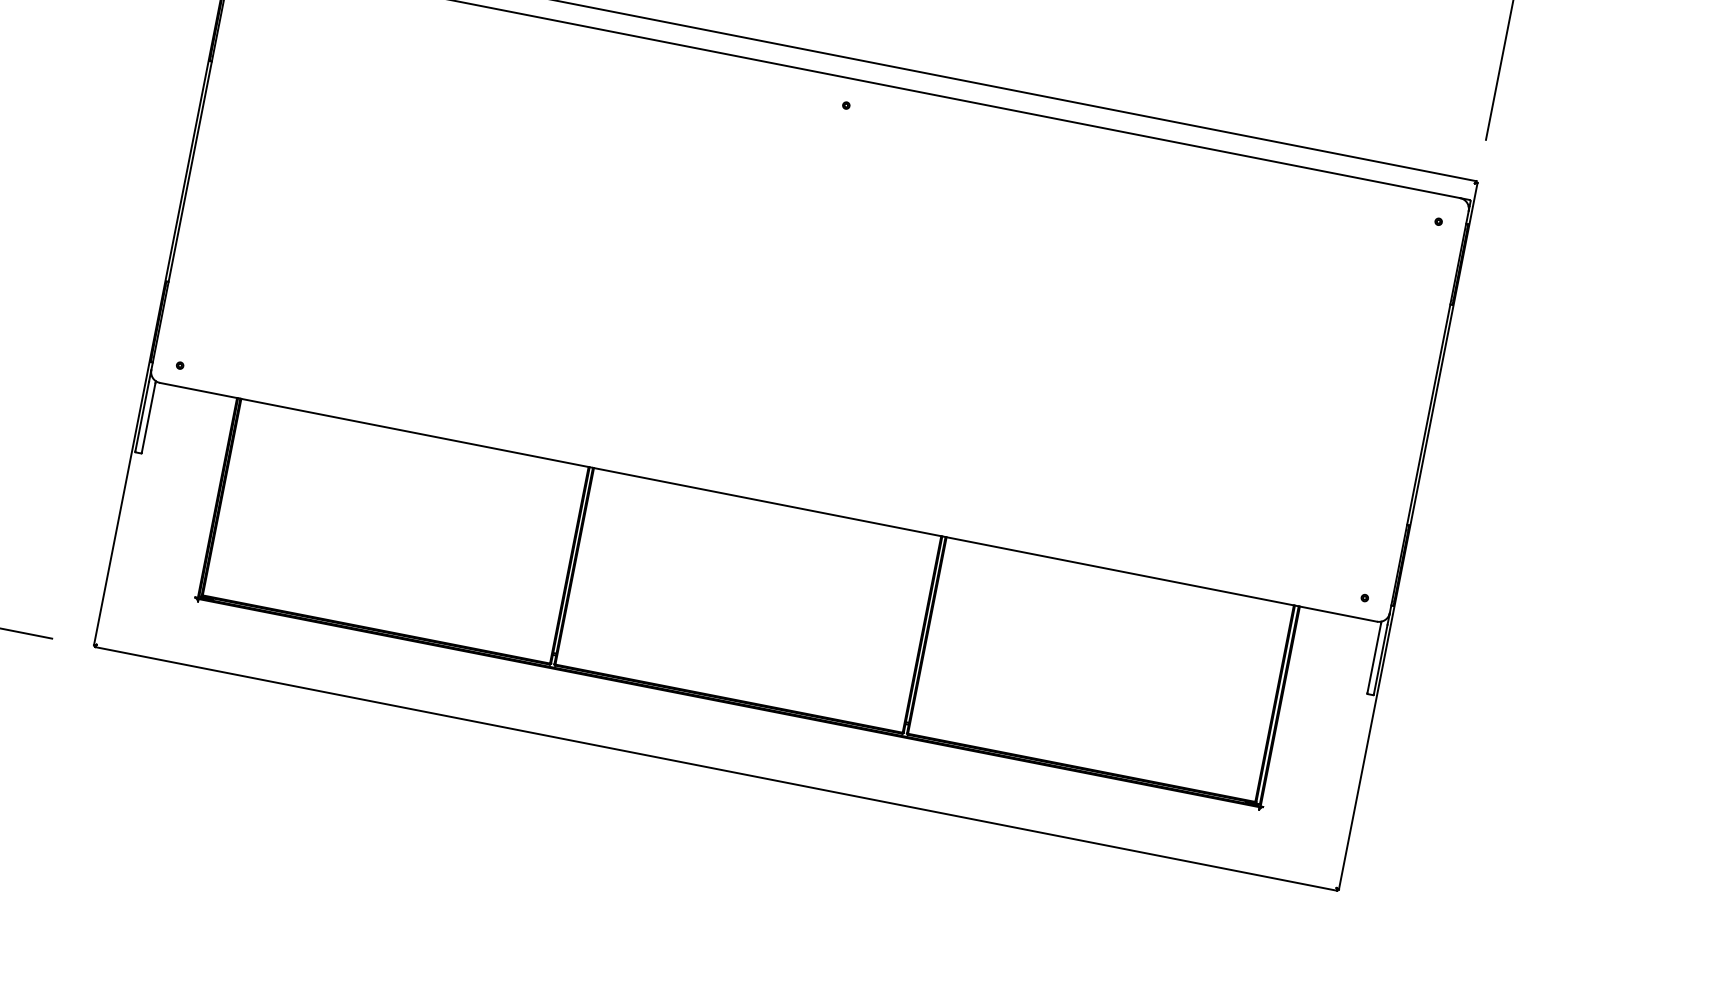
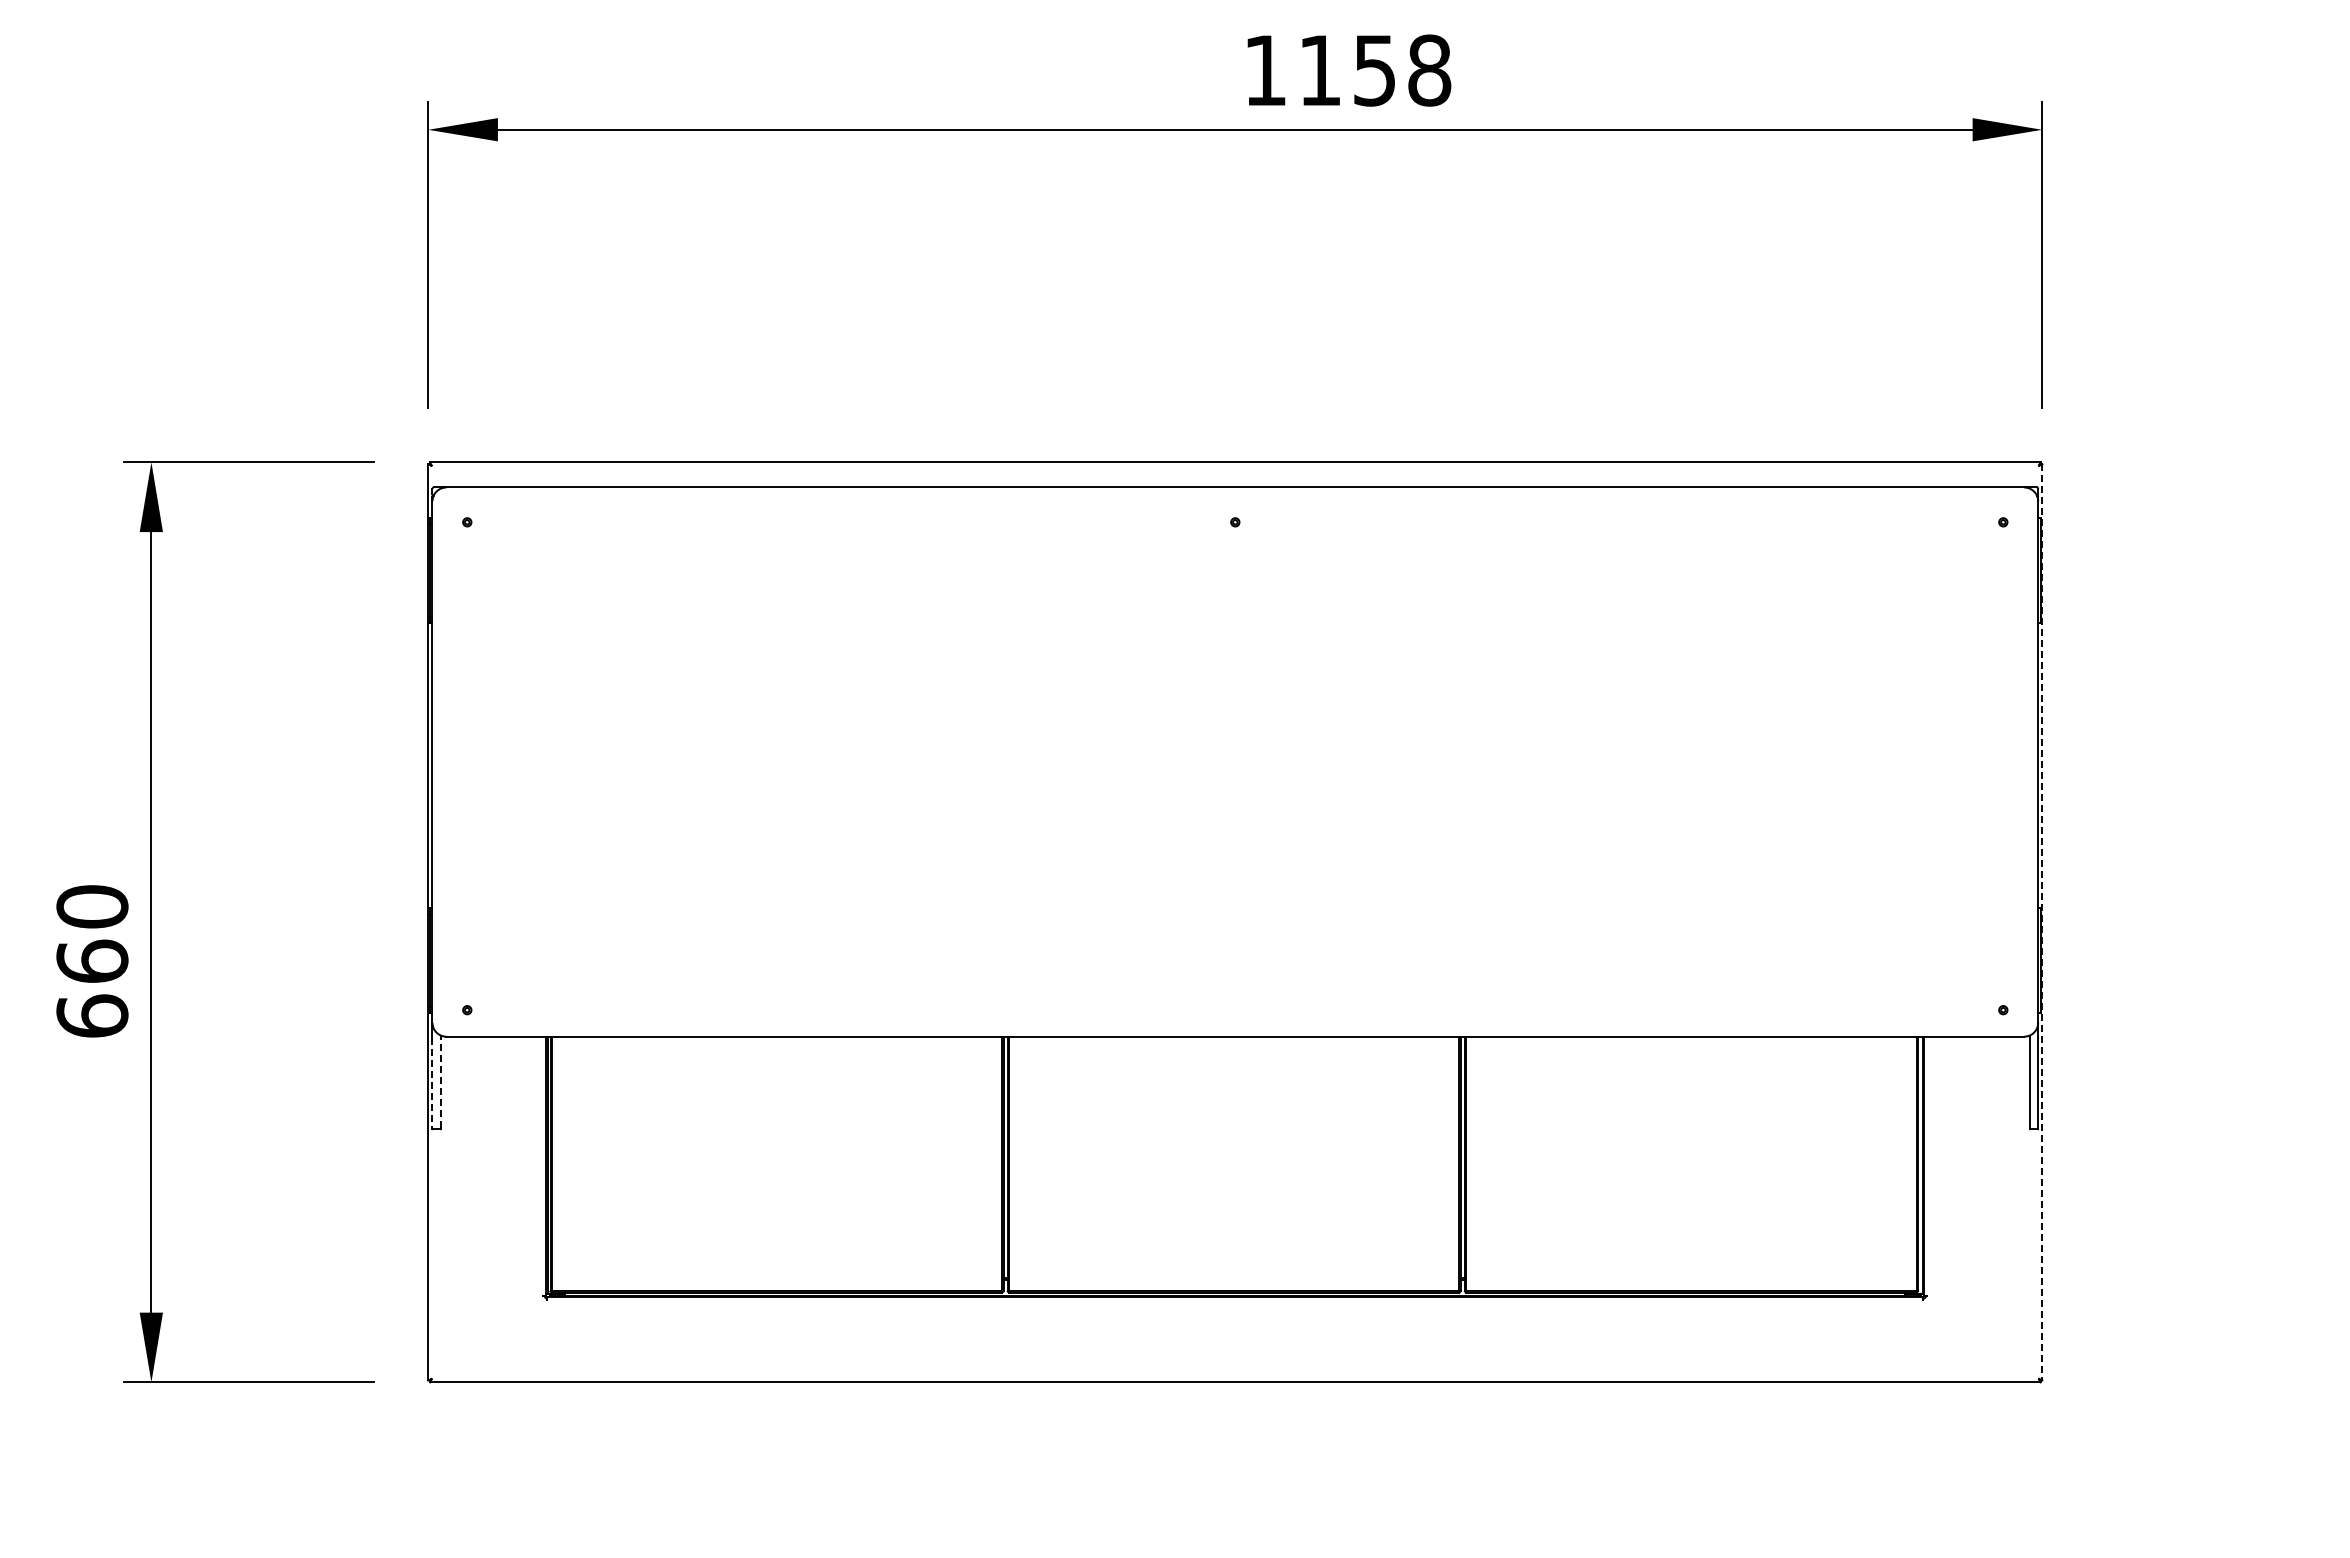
line: (142, 416) -> (432, 1083), solid -> dashed
line: (148, 417) -> (440, 1082), solid -> dashed
line: (1408, 536) -> (2042, 922), solid -> dashed

